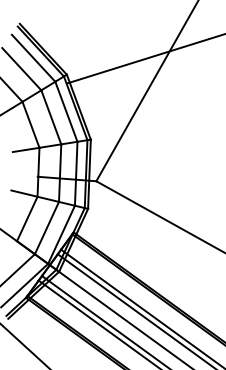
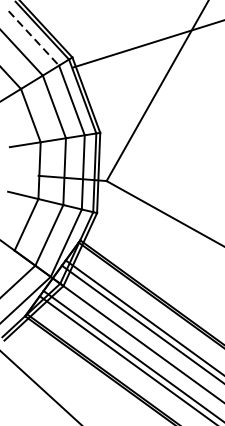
line: (33, 58) -> (33, 38), solid -> dashed

